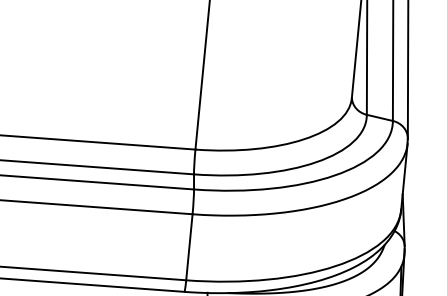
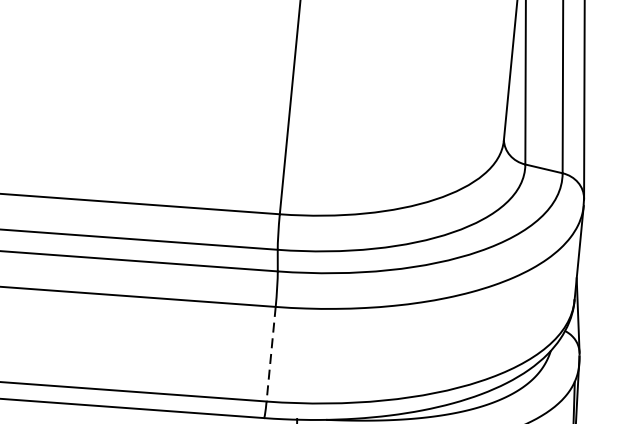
line: (189, 247) -> (271, 354), solid -> dashed

